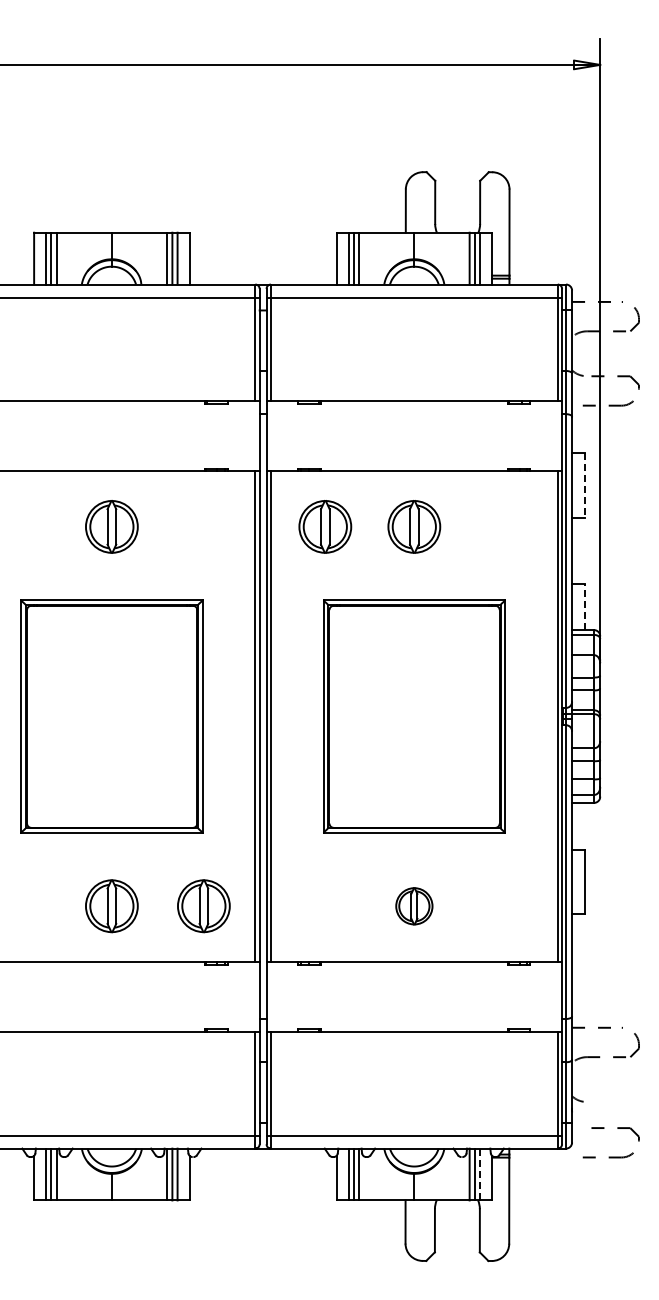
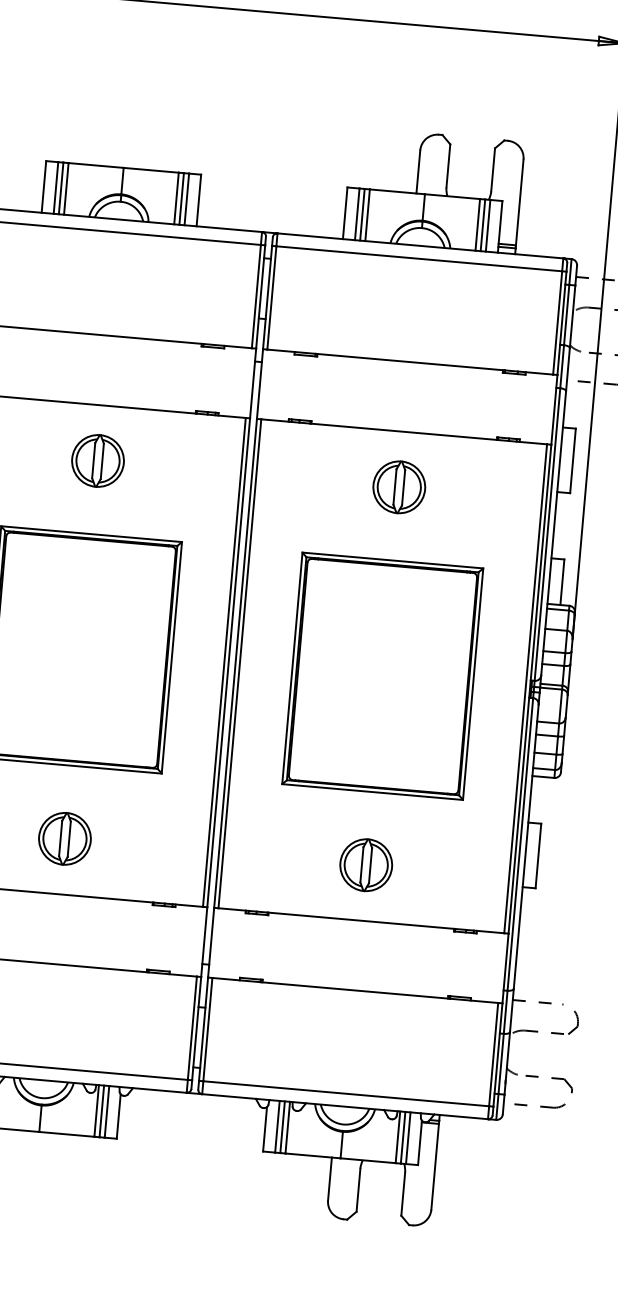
line: (585, 485) -> (573, 461), dashed -> solid
part: (325, 526) -> (310, 479), removed
line: (585, 607) -> (562, 582), dashed -> solid
part: (203, 906) -> (156, 847), removed
part: (414, 906) -> (366, 865), size x1.43
part: (610, 1156) -> (542, 1105), moved
line: (480, 1174) -> (408, 1138), dashed -> solid

